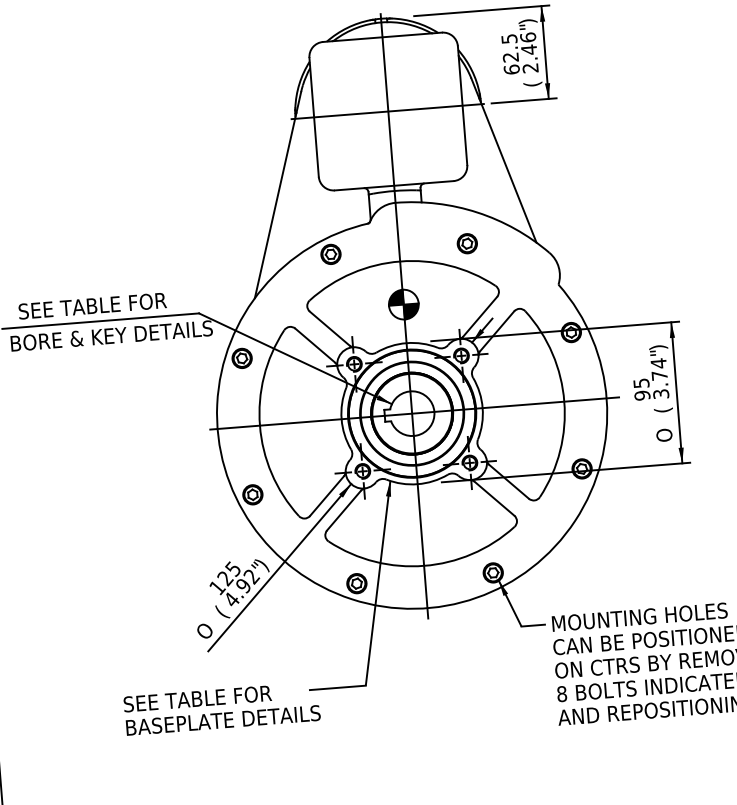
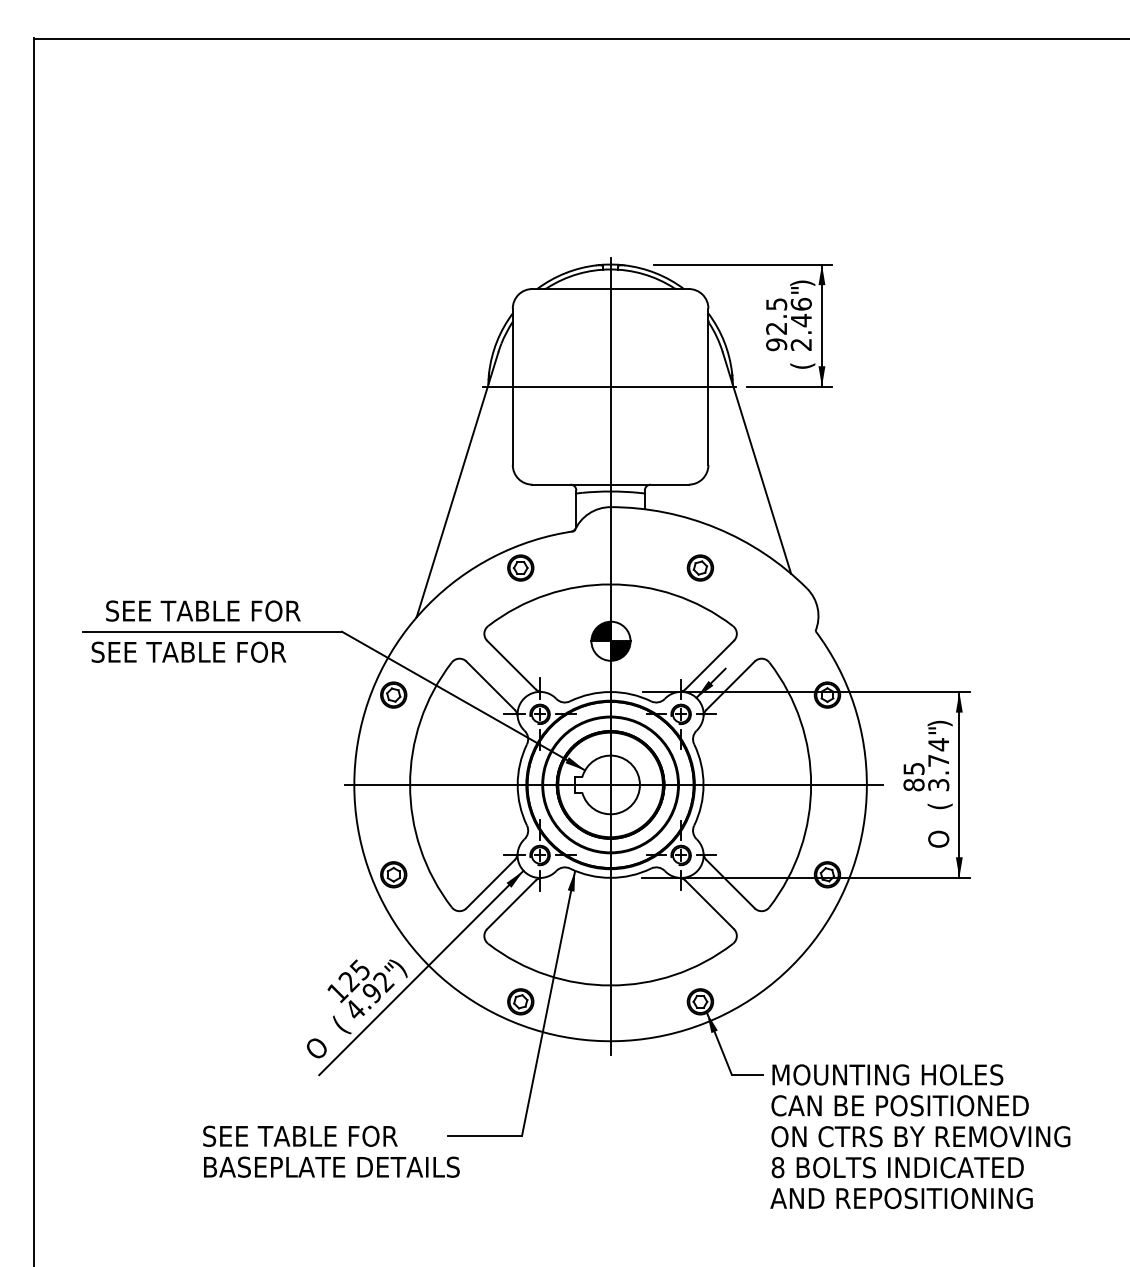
text: (511, 69) -> (776, 344), 62.5 -> 92.5
text: (111, 335) -> (224, 651), BORE & KEY DETAILS -> SEE TABLE FOR
text: (641, 395) -> (913, 784), 95 -> 85

